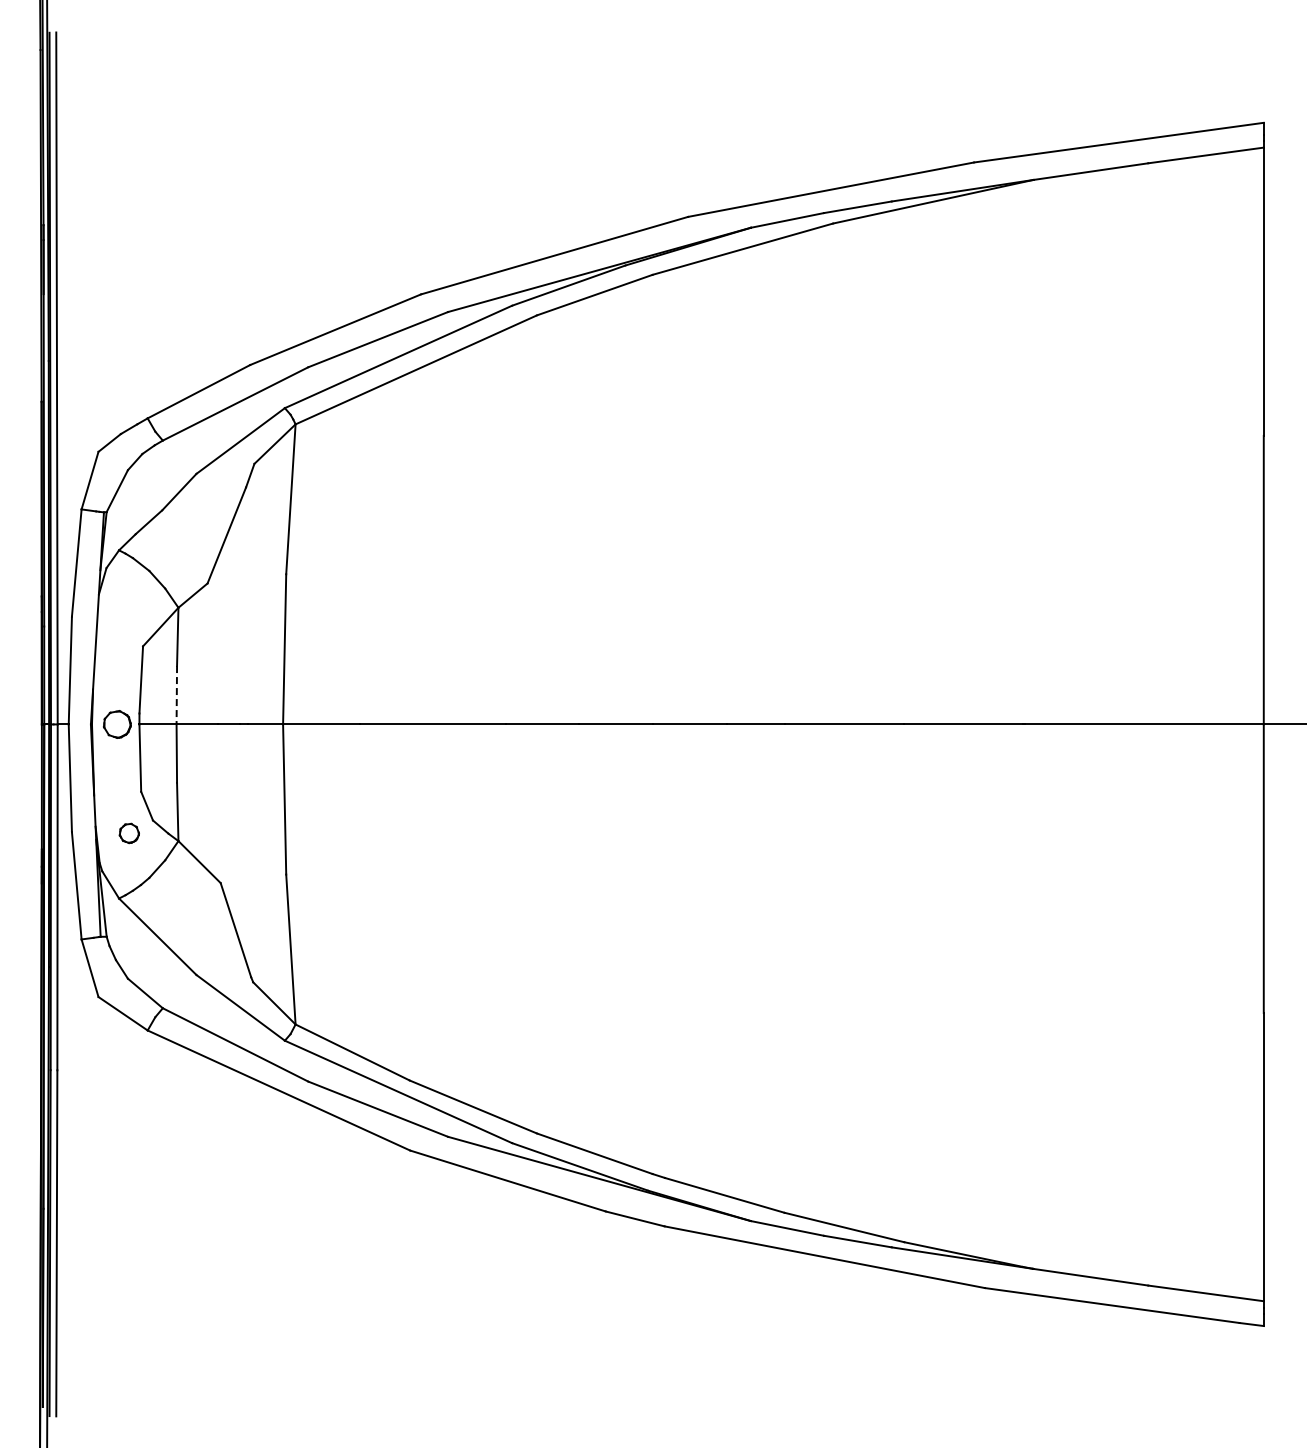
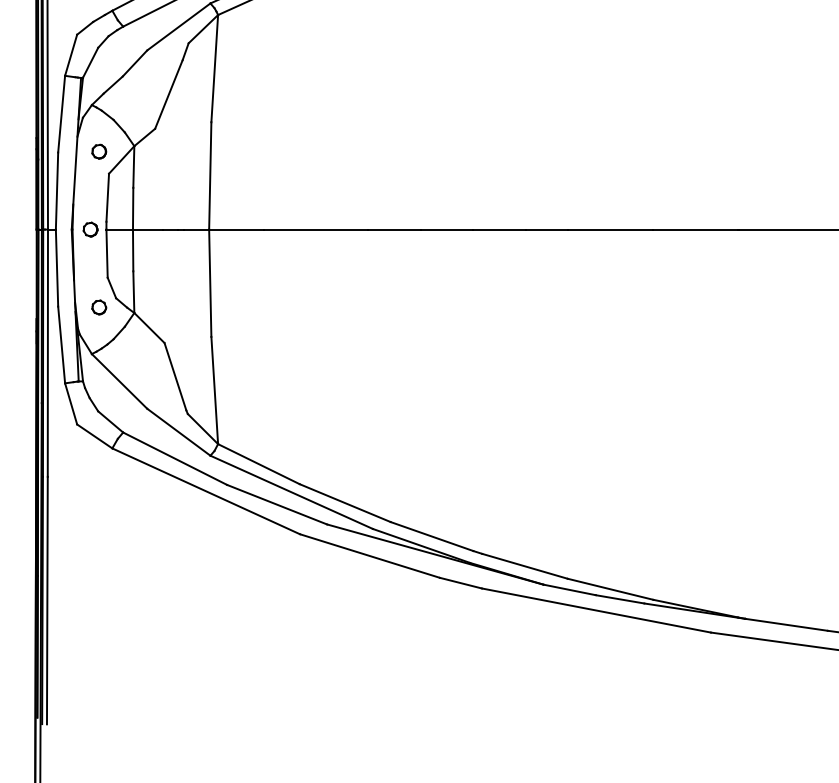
part: (128, 615) -> (98, 151), added
line: (176, 695) -> (132, 208), dashed -> solid
part: (116, 724) -> (90, 229), size x0.71

